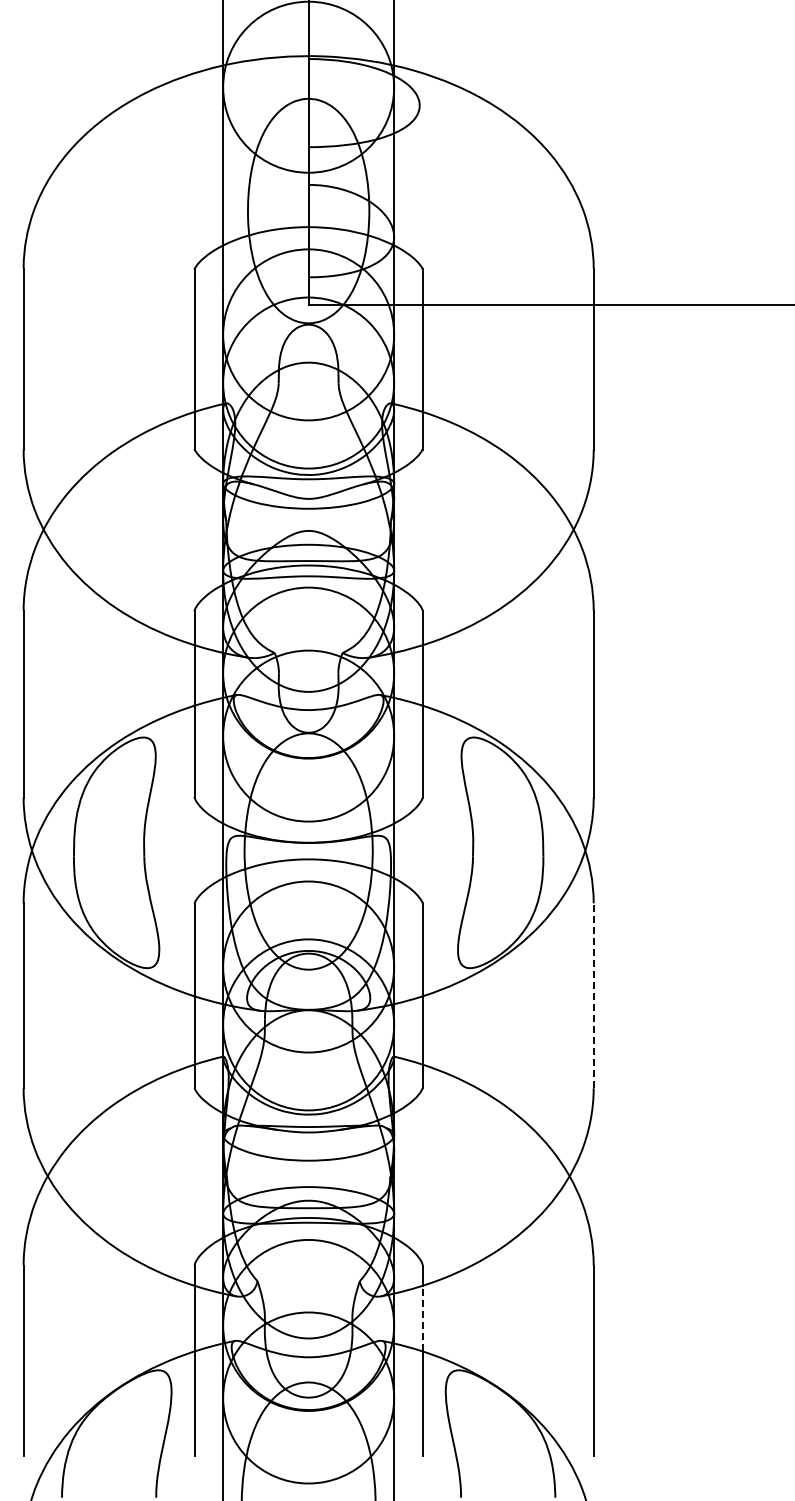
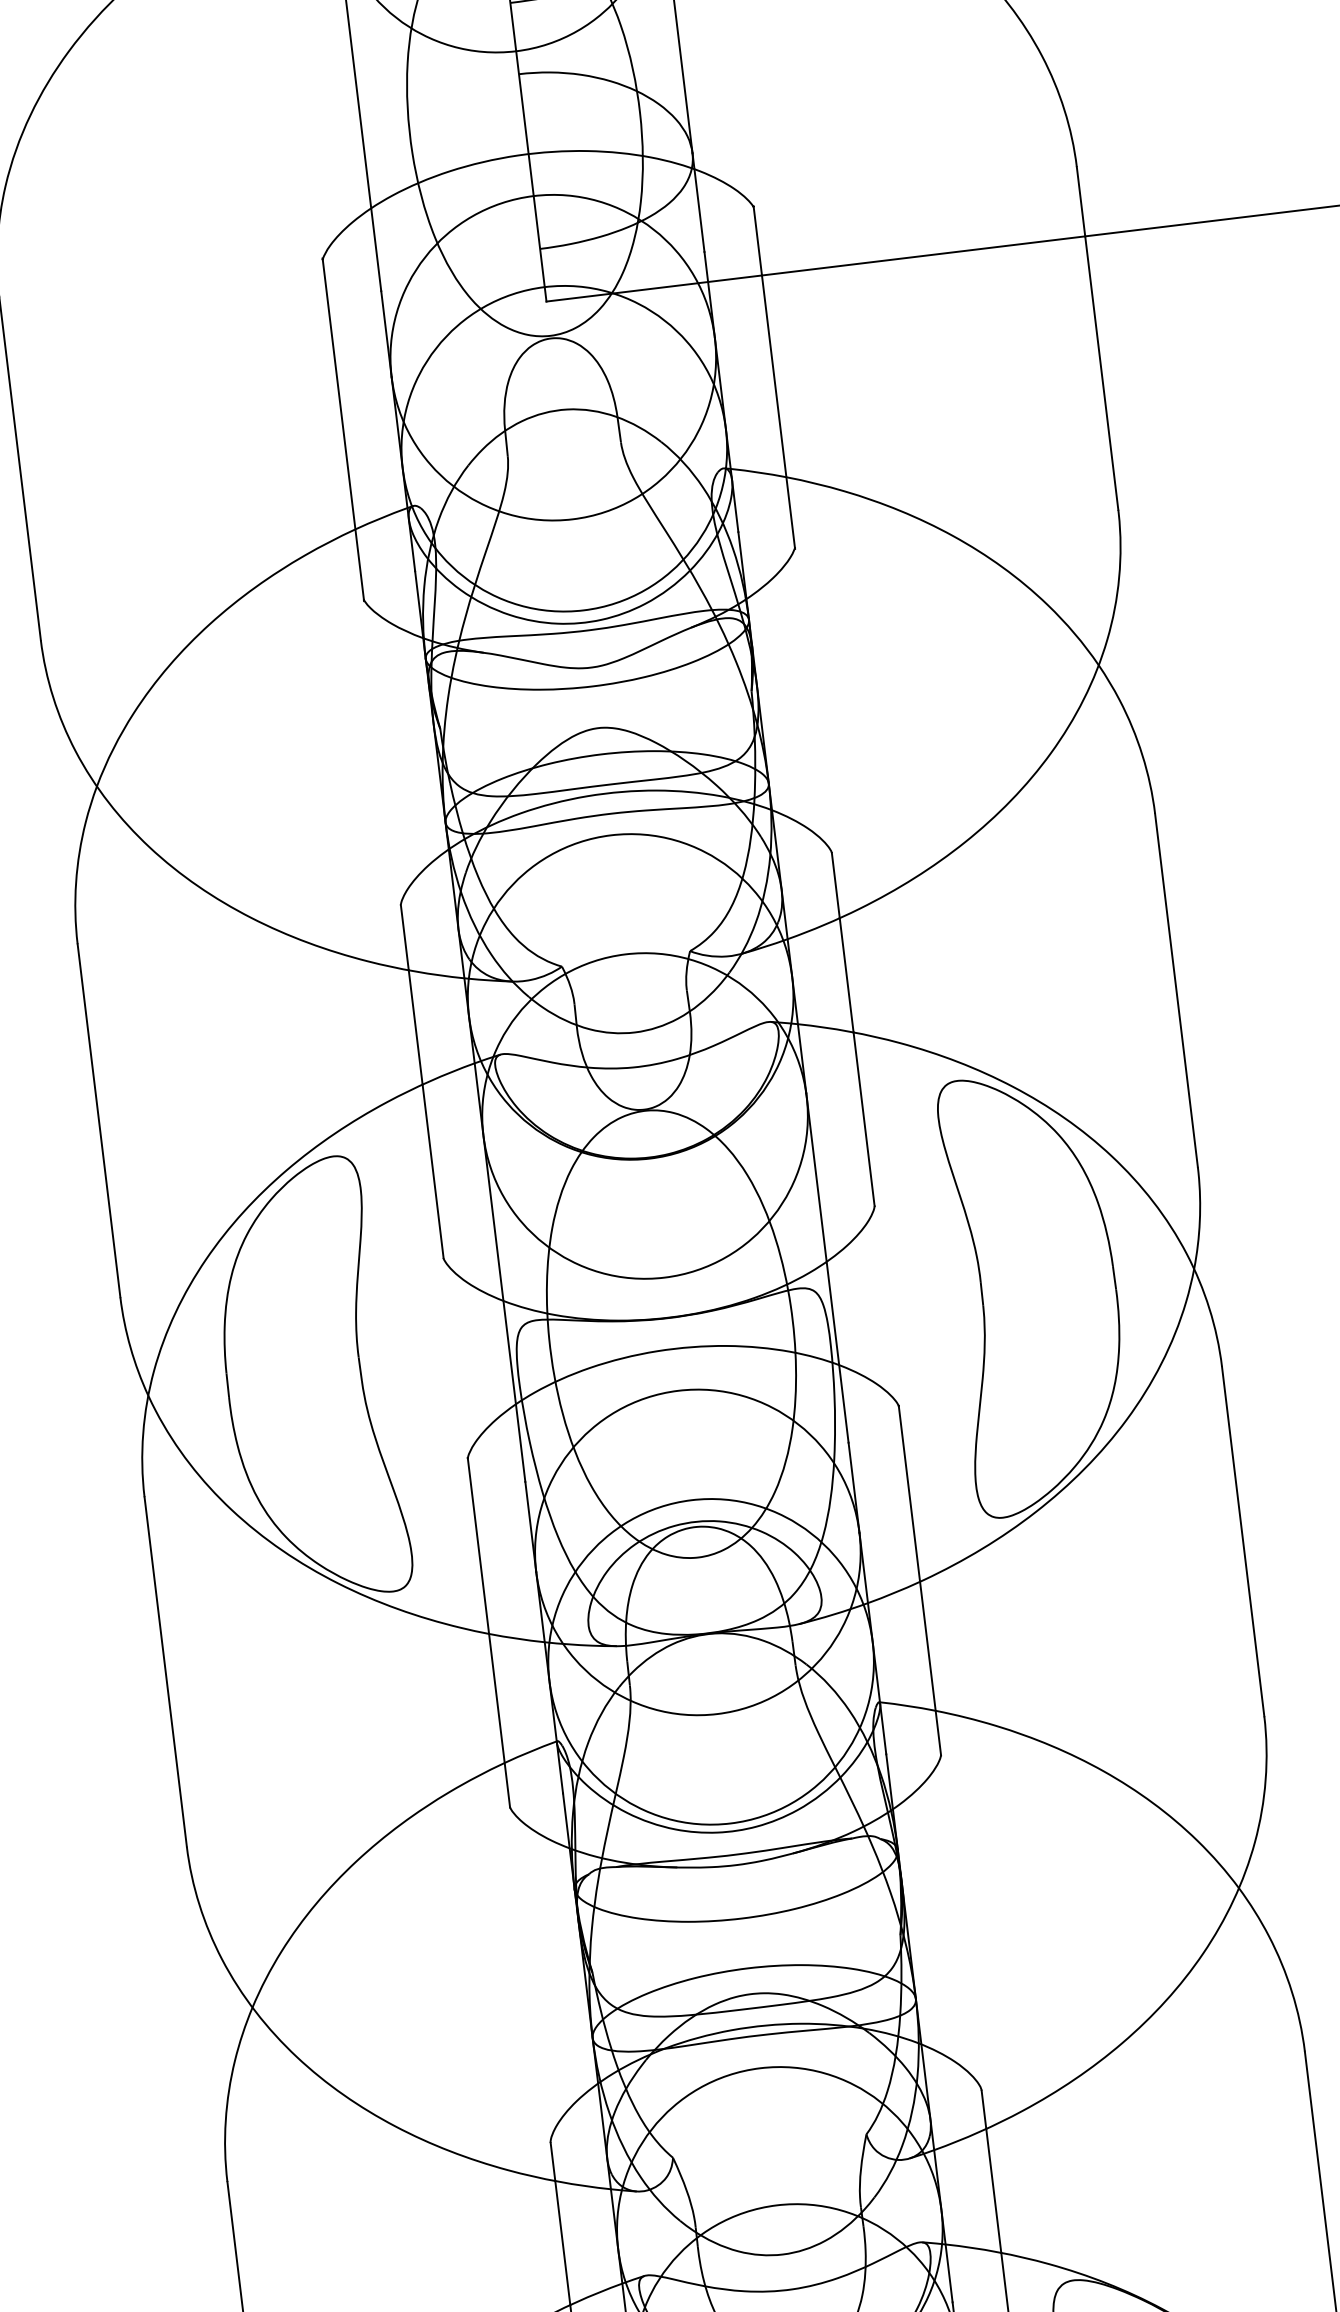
line: (593, 995) -> (1242, 1541), dashed -> solid
line: (422, 1318) -> (993, 2190), dashed -> solid

